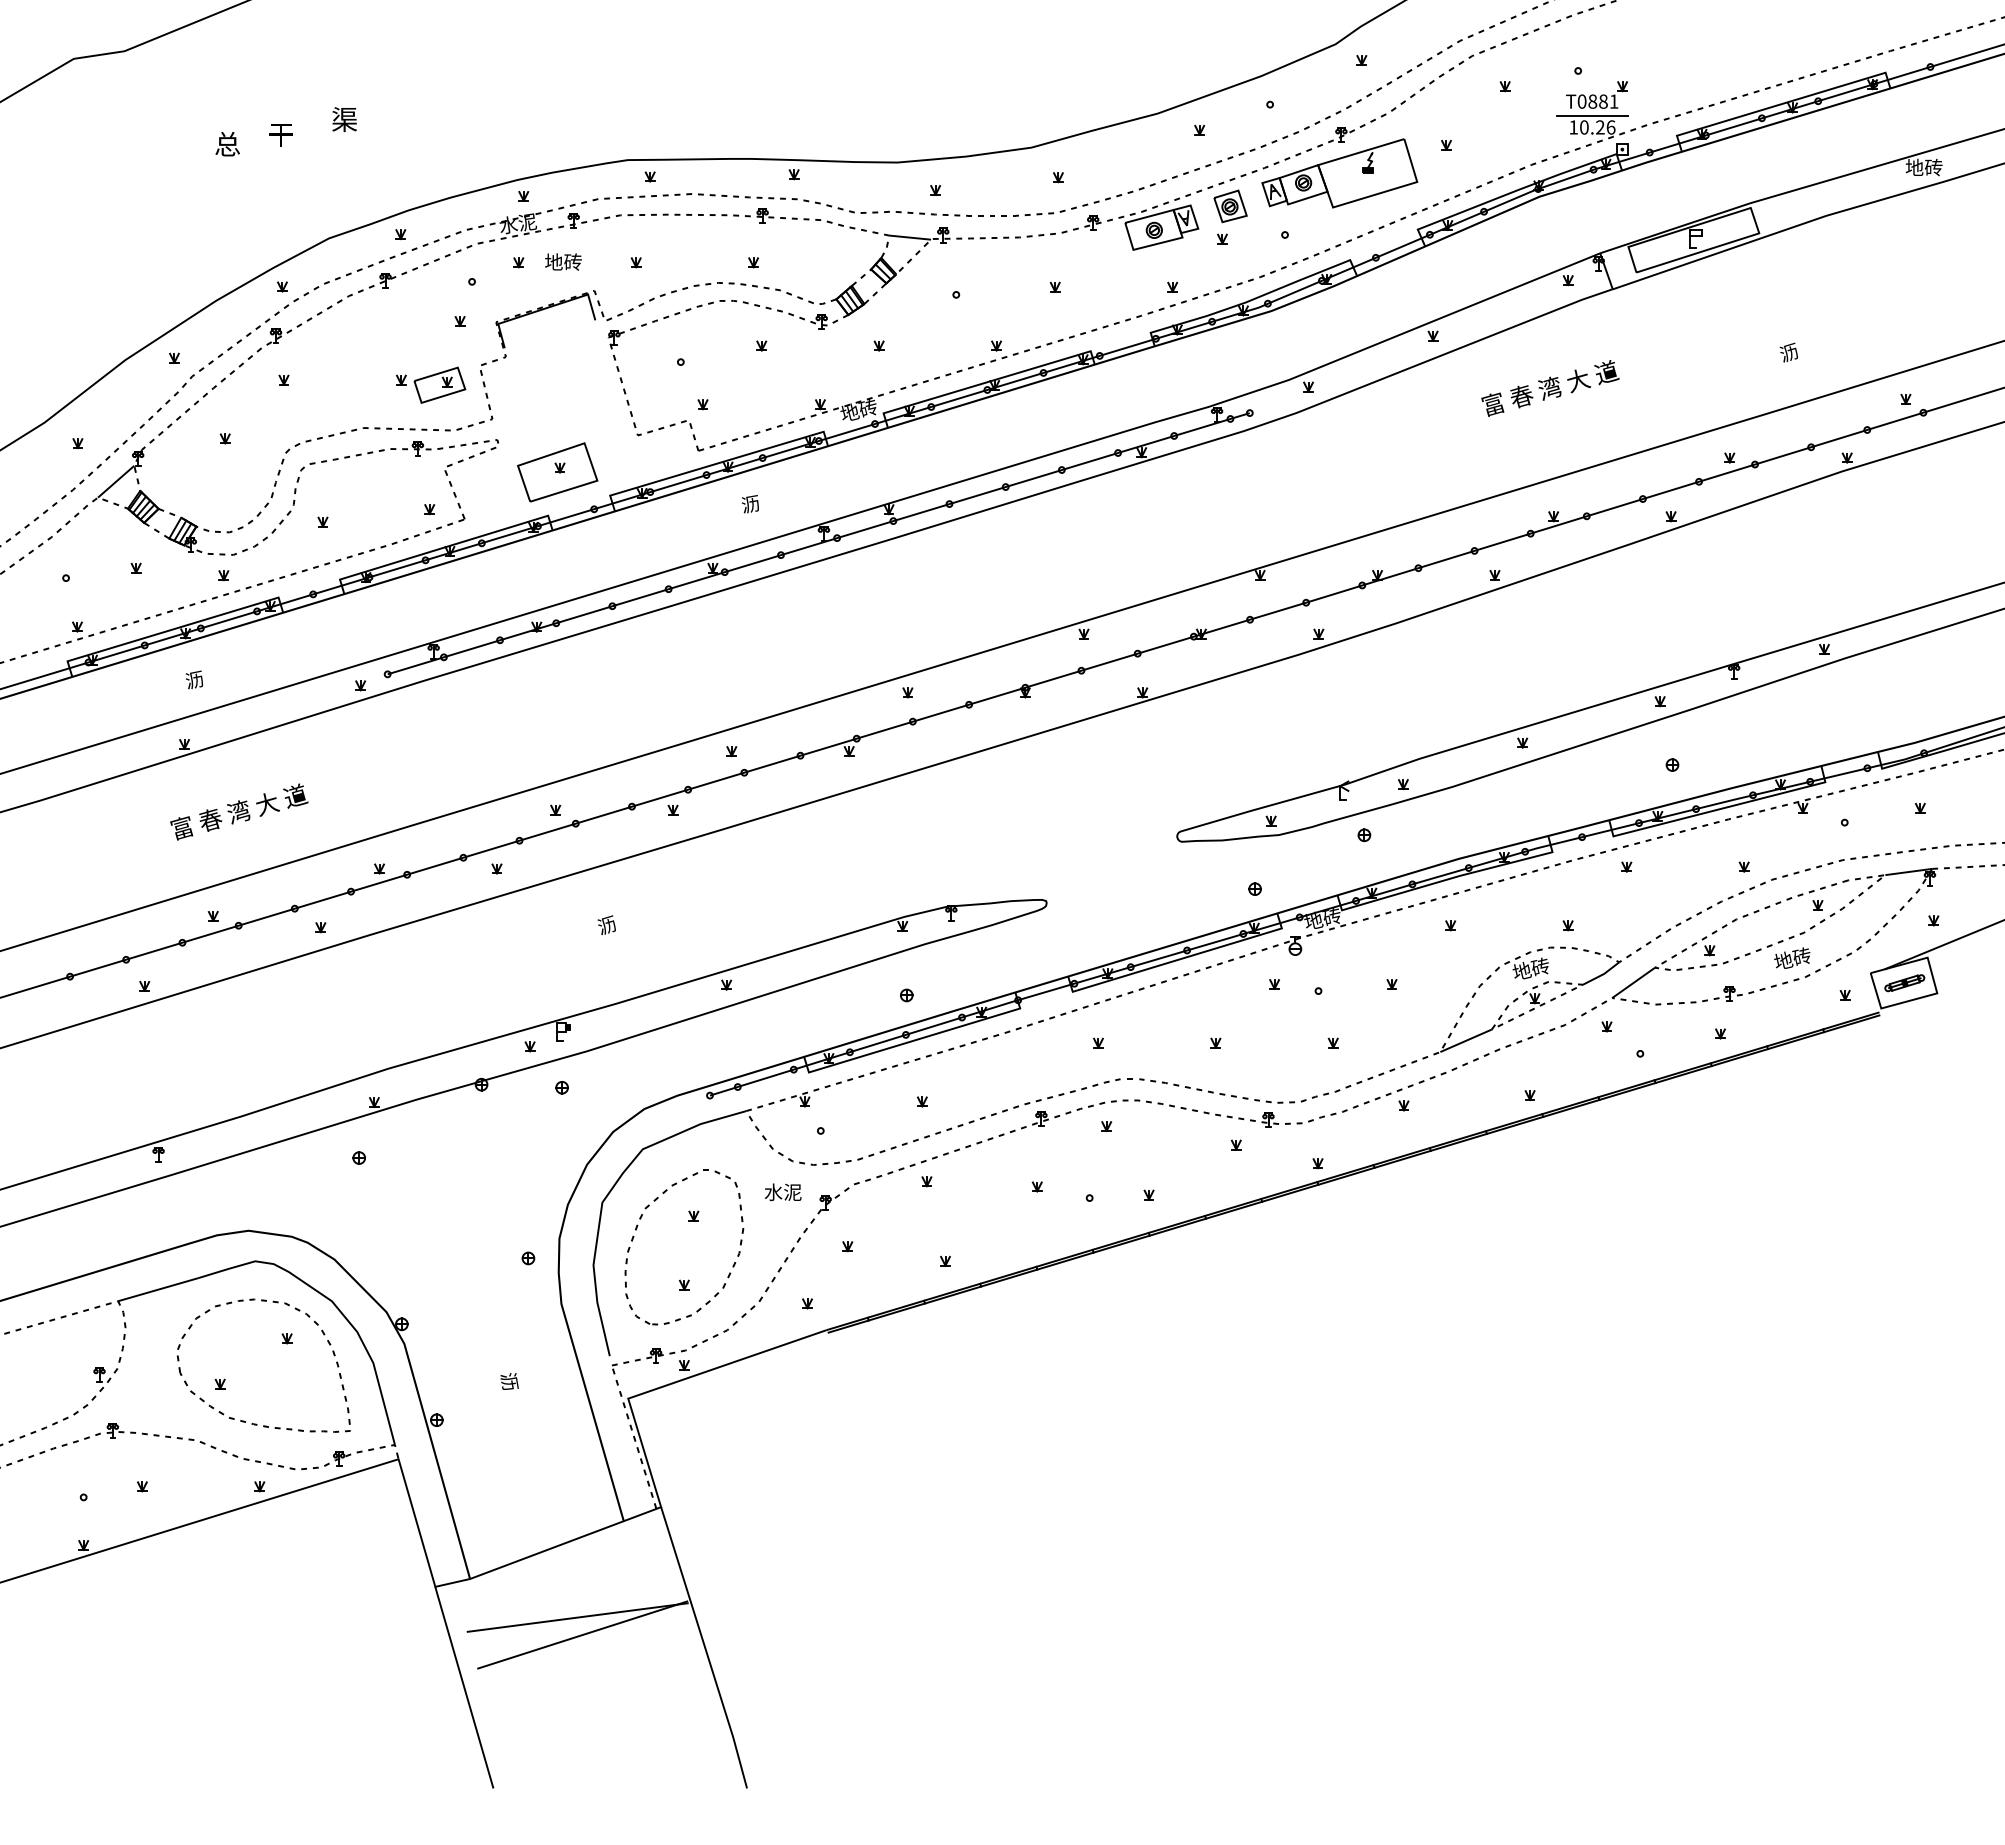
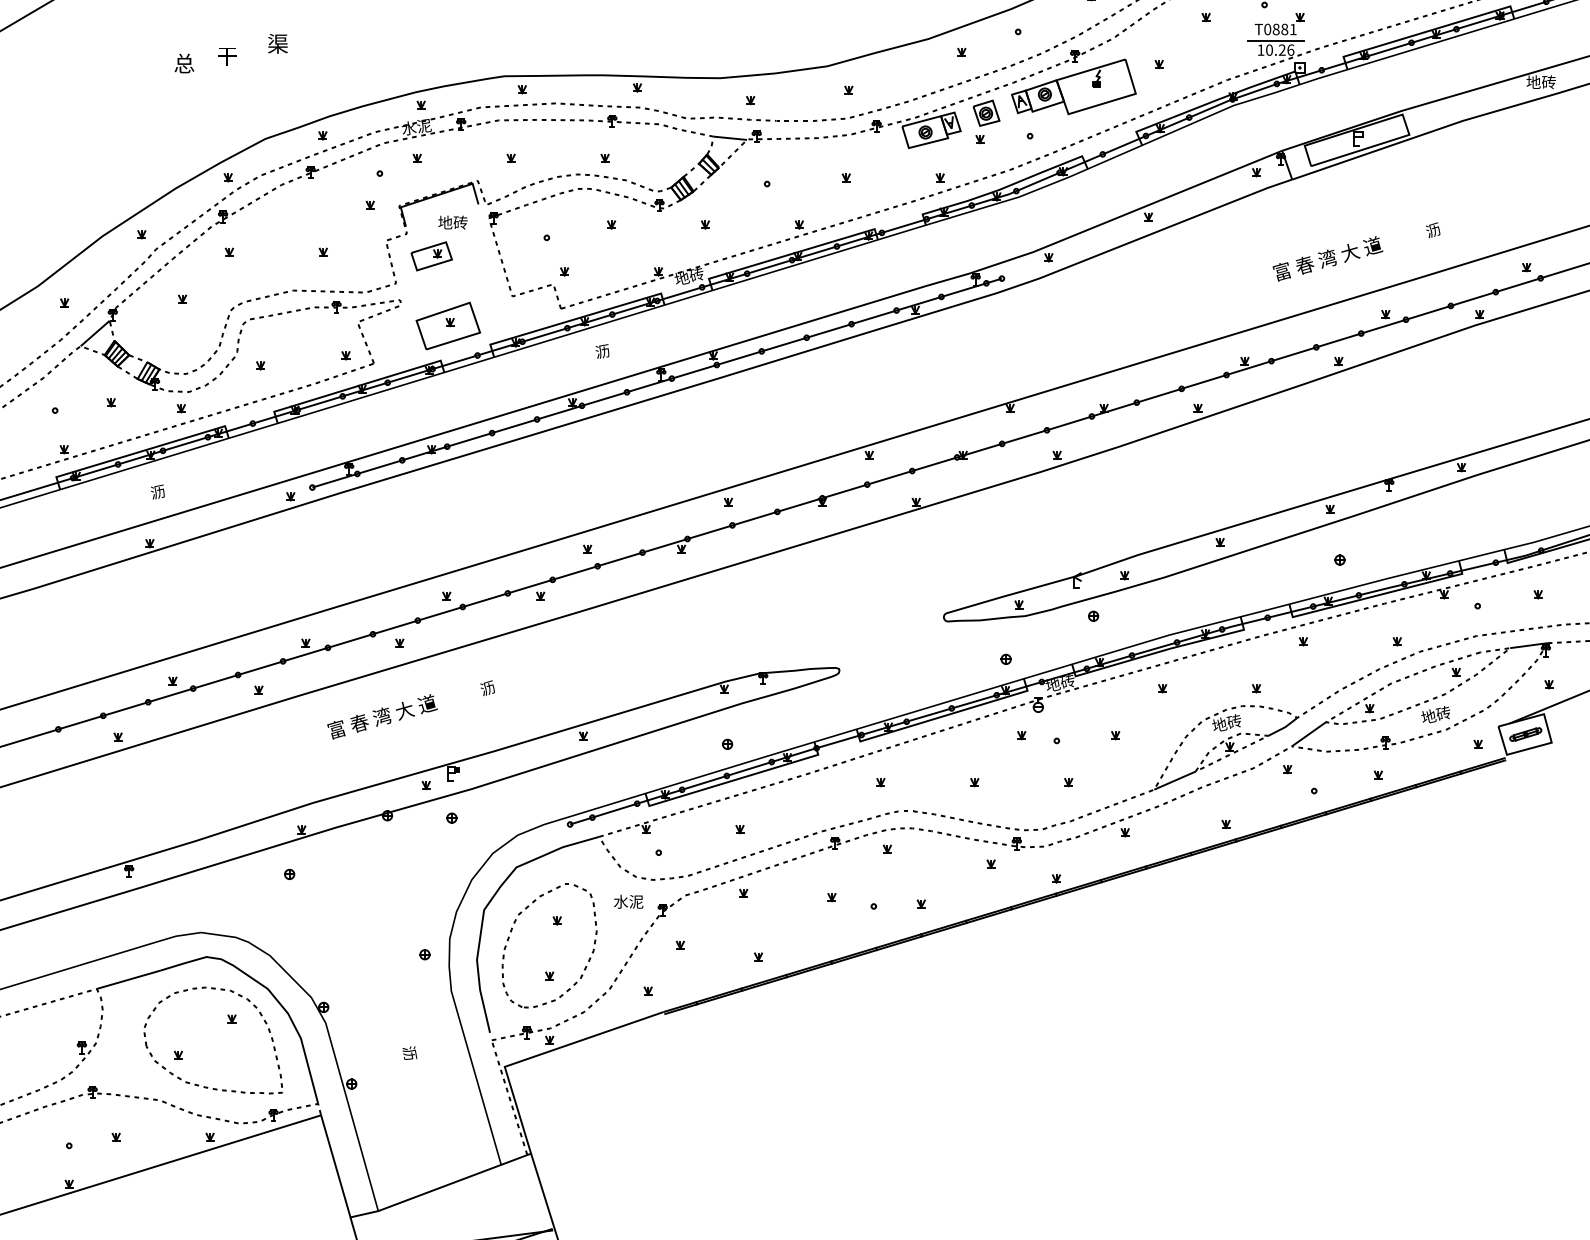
text: (563, 261) -> (453, 222), moved
part: (439, 384) -> (431, 255), moved
text: (1550, 388) -> (1327, 258), moved
text: (239, 811) -> (382, 716), moved

